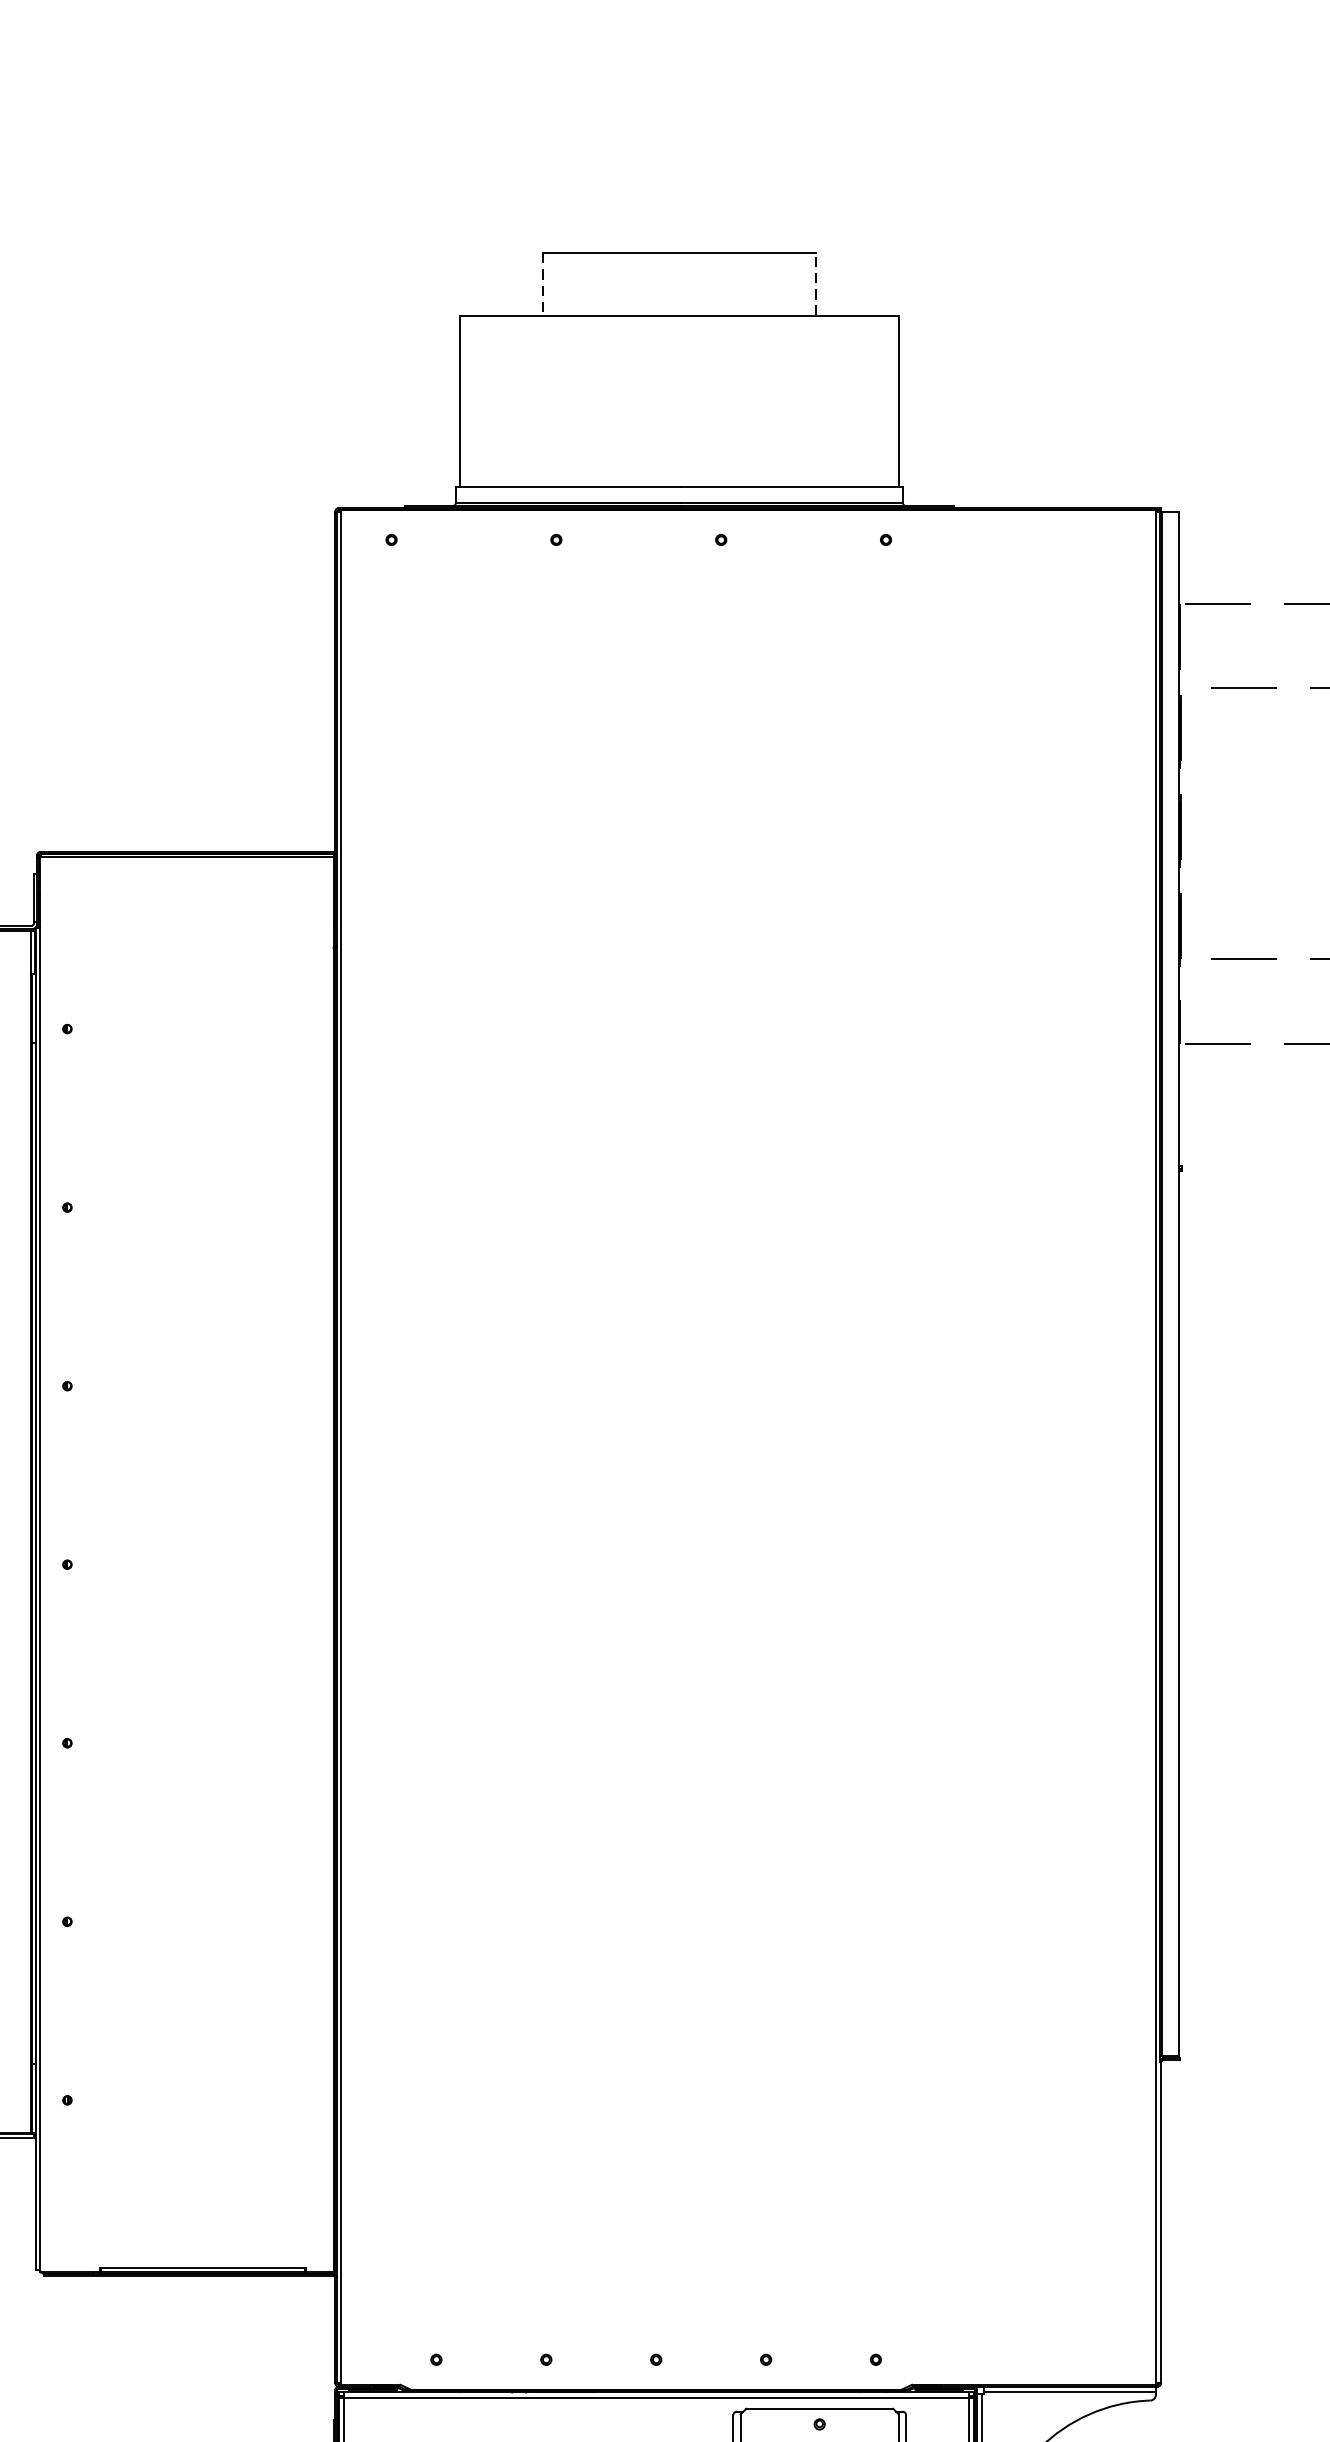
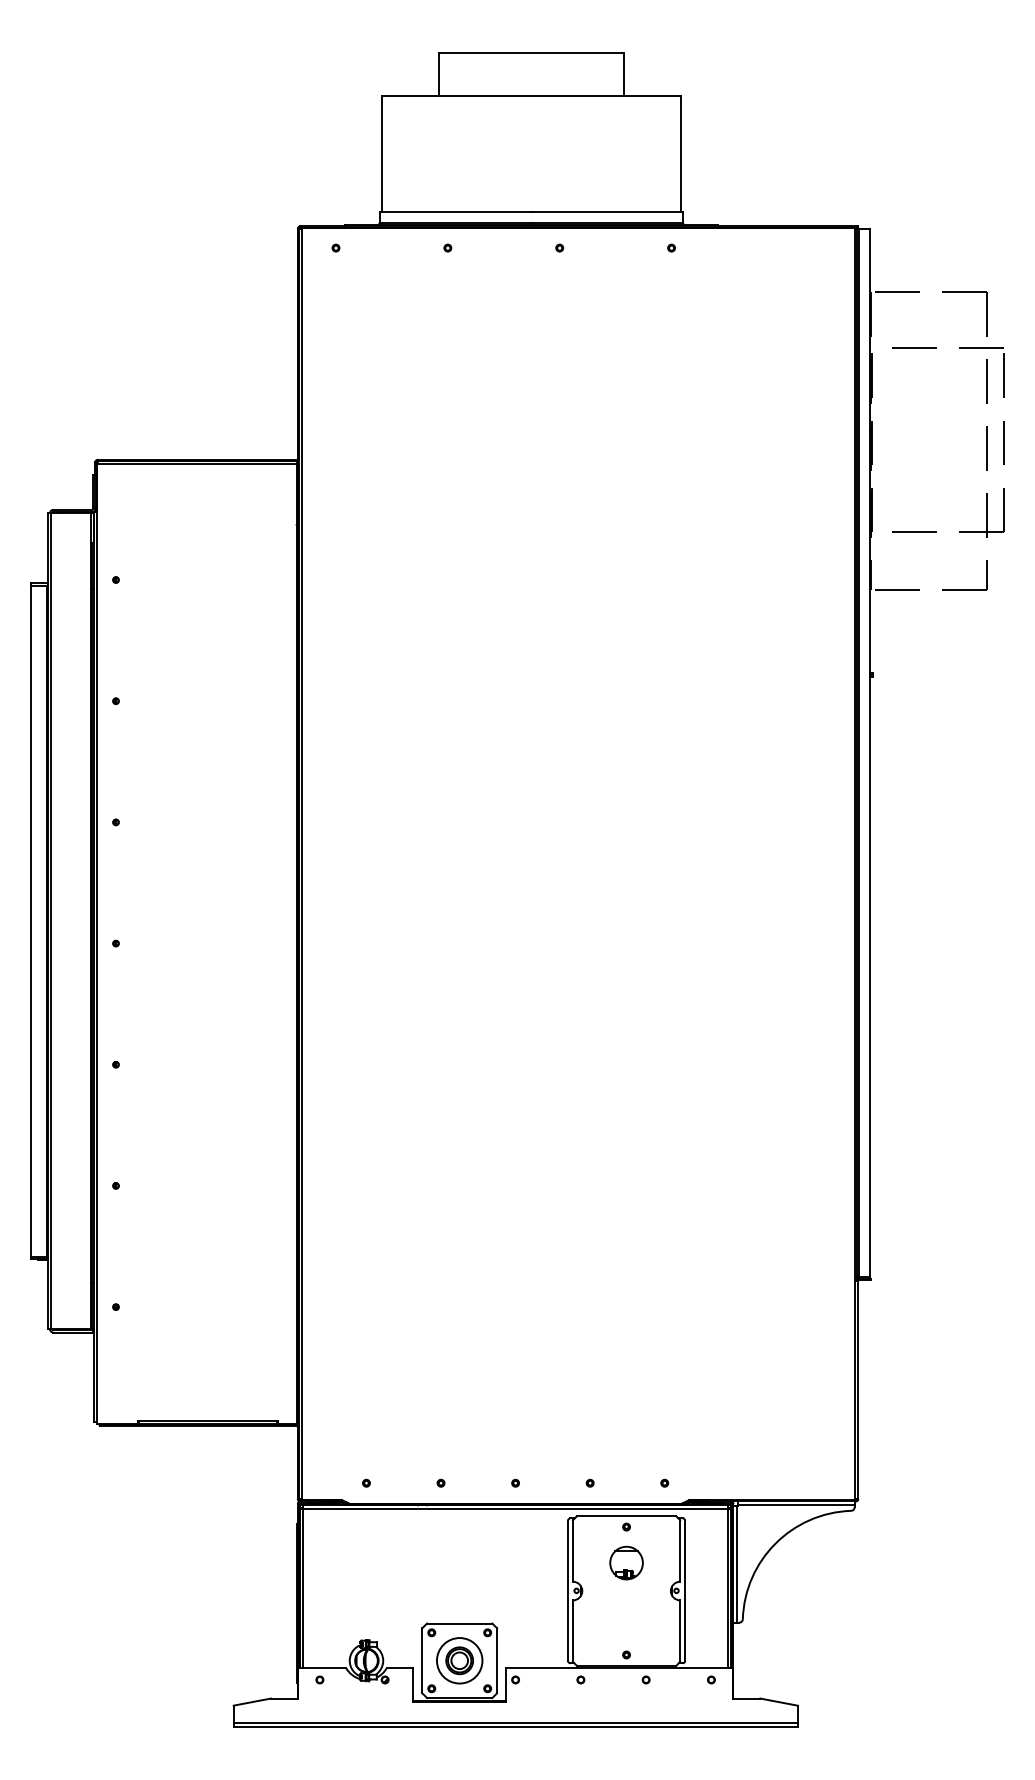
line: (815, 284) -> (623, 74), dashed -> solid
line: (542, 285) -> (438, 75), dashed -> solid

